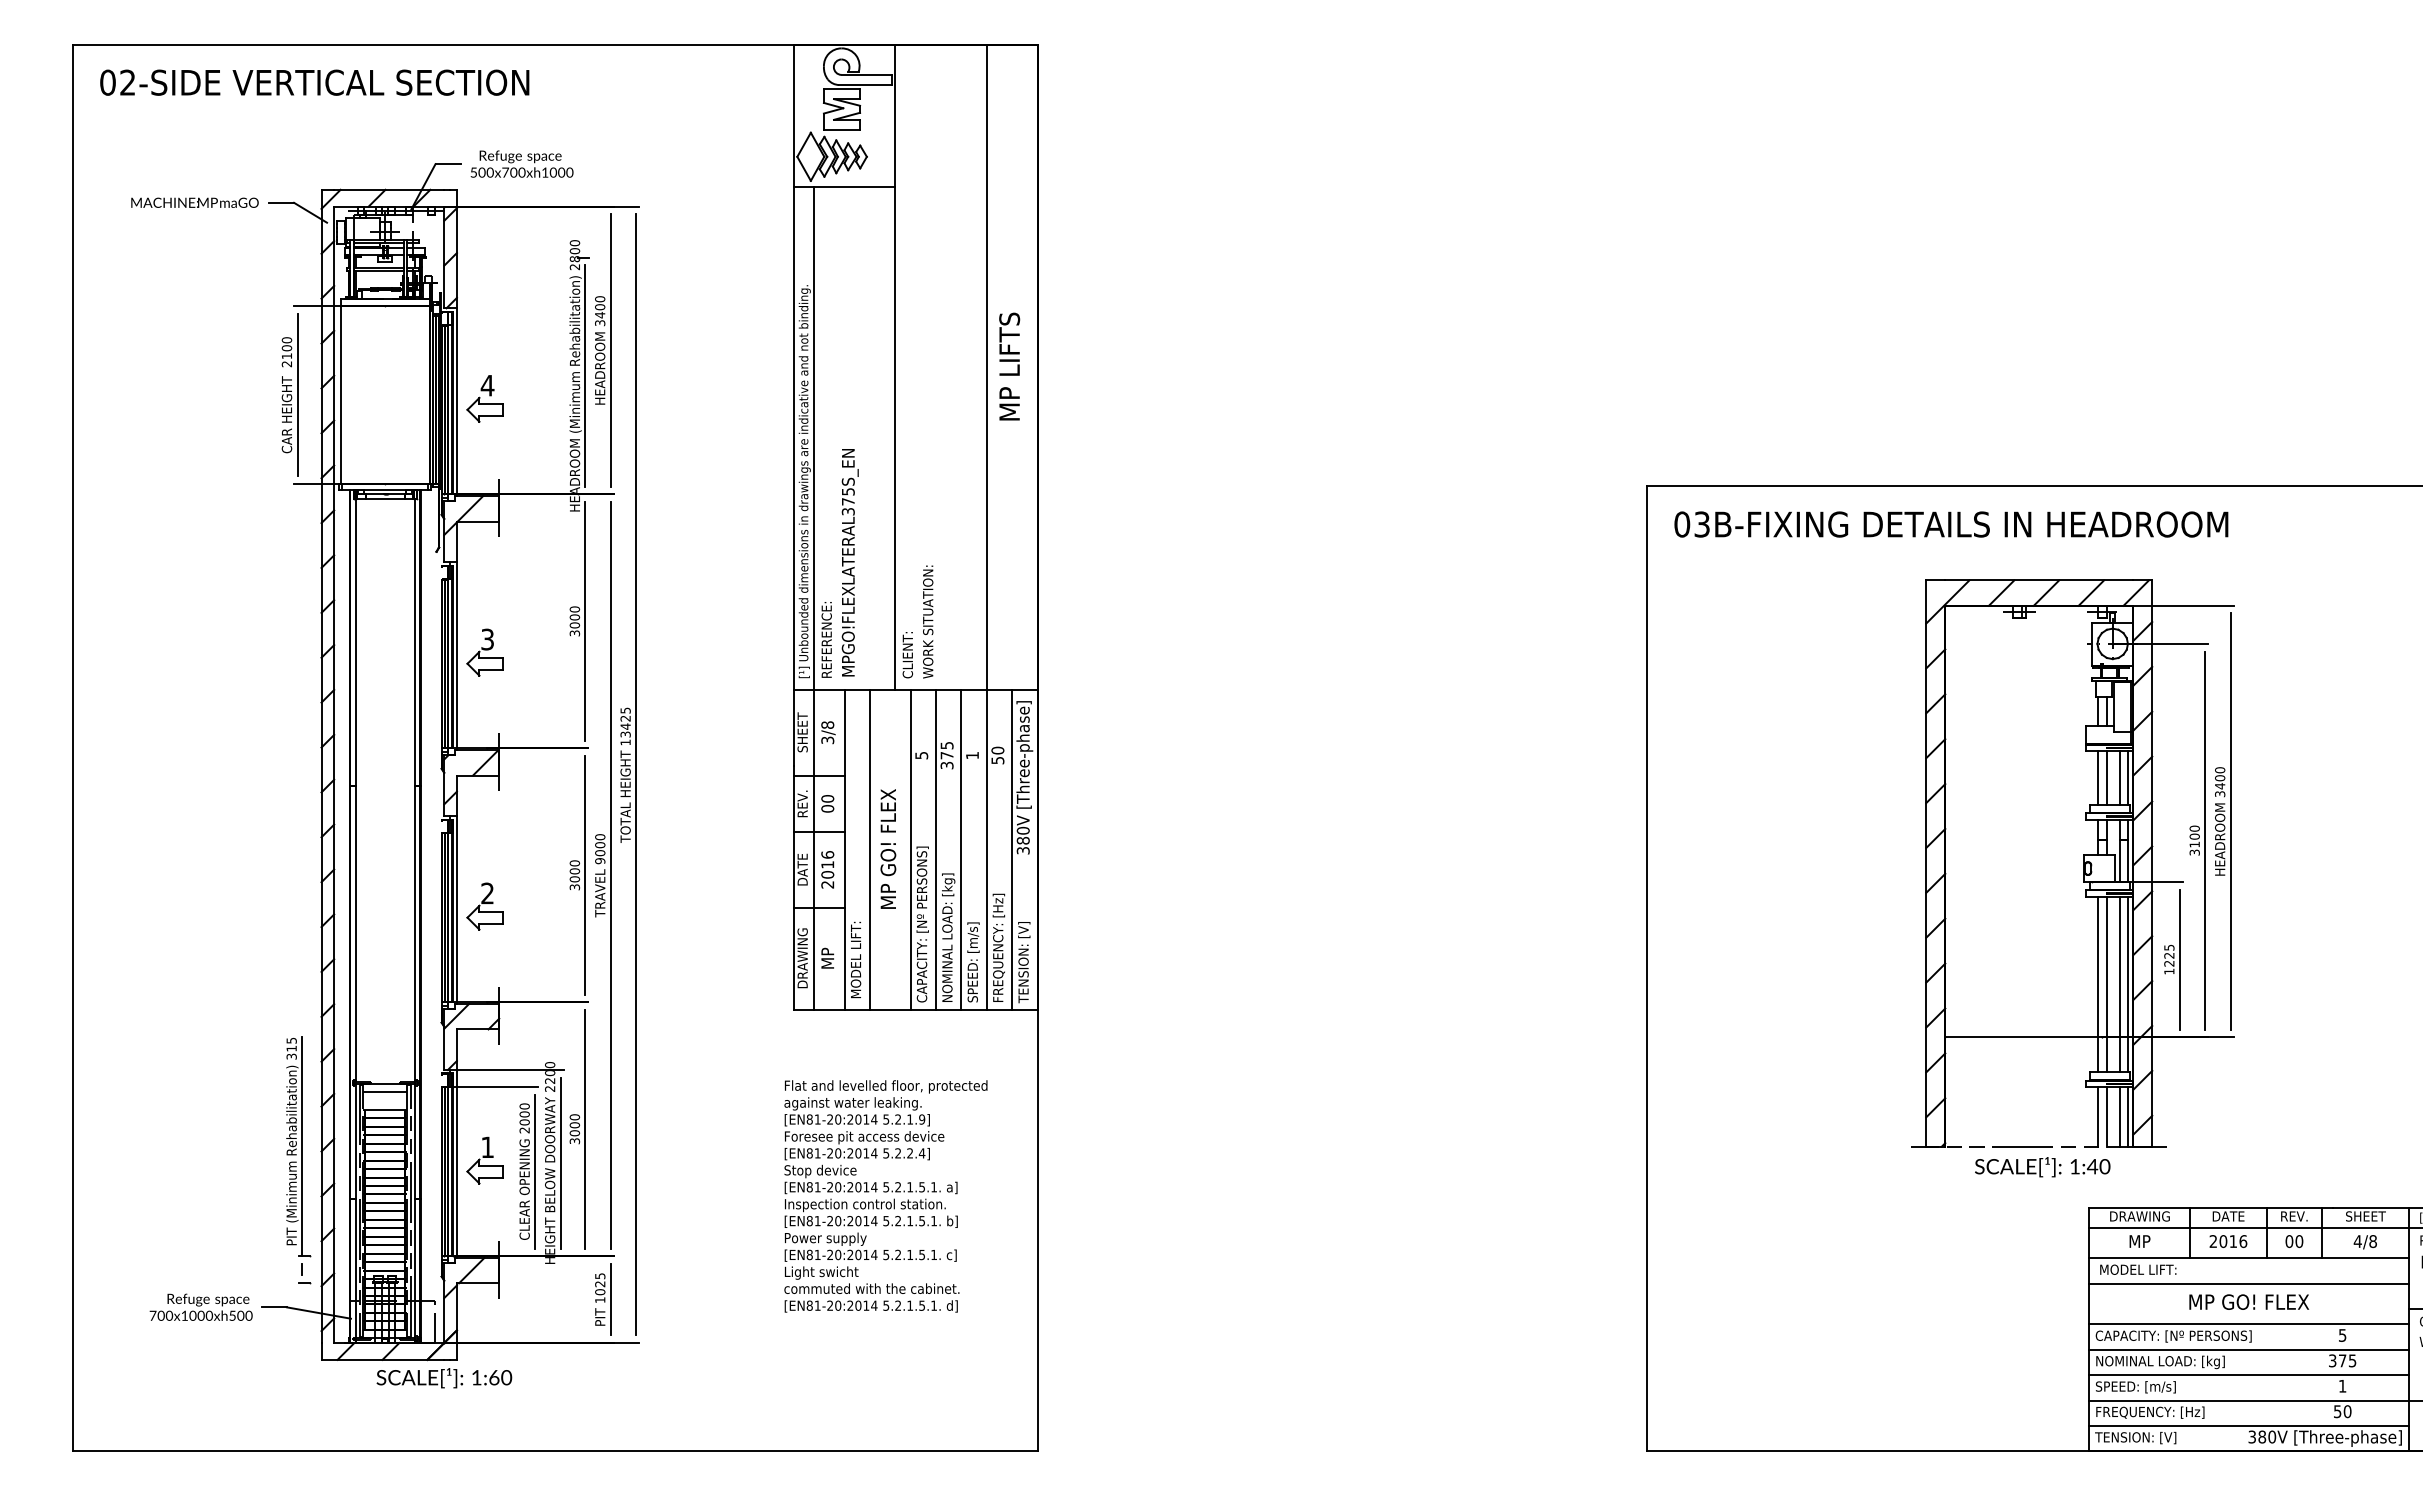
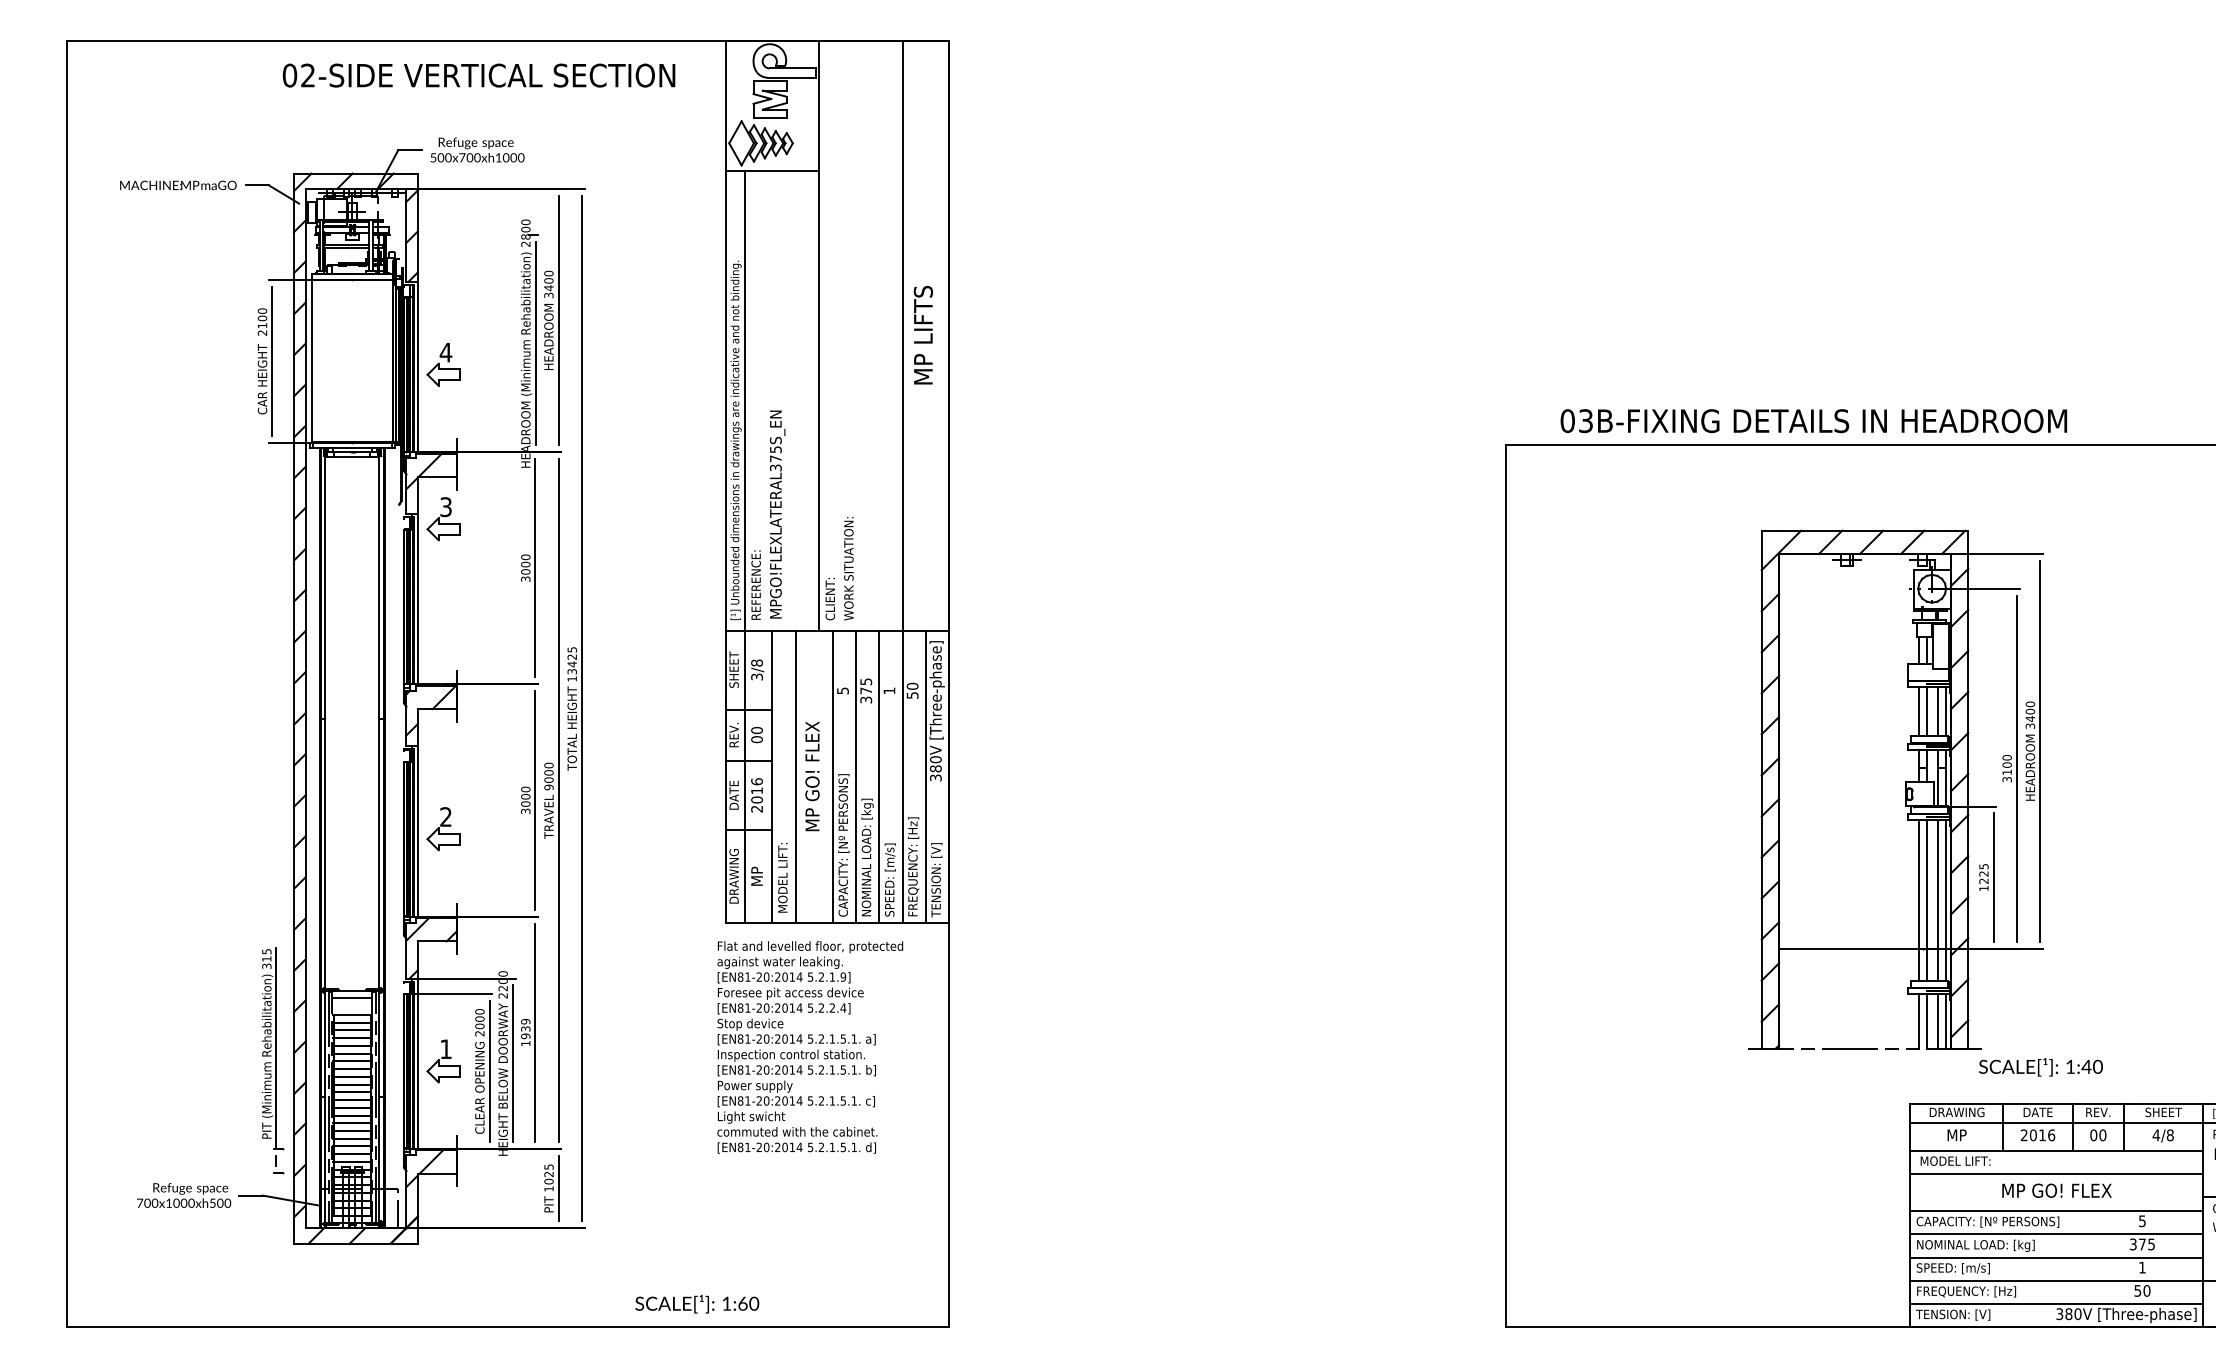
text: (314, 82) -> (478, 75), moved
text: (1951, 524) -> (1813, 421), moved
part: (484, 652) -> (443, 518), moved
text: (574, 1129) -> (525, 1032), 3000 -> 1939
text: (2042, 1167) -> (2040, 1067), moved
text: (885, 1196) -> (809, 1047), moved
text: (444, 1378) -> (697, 1304), moved

